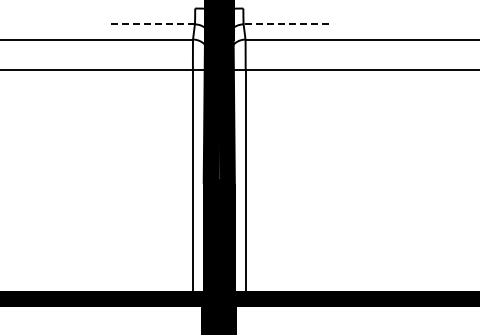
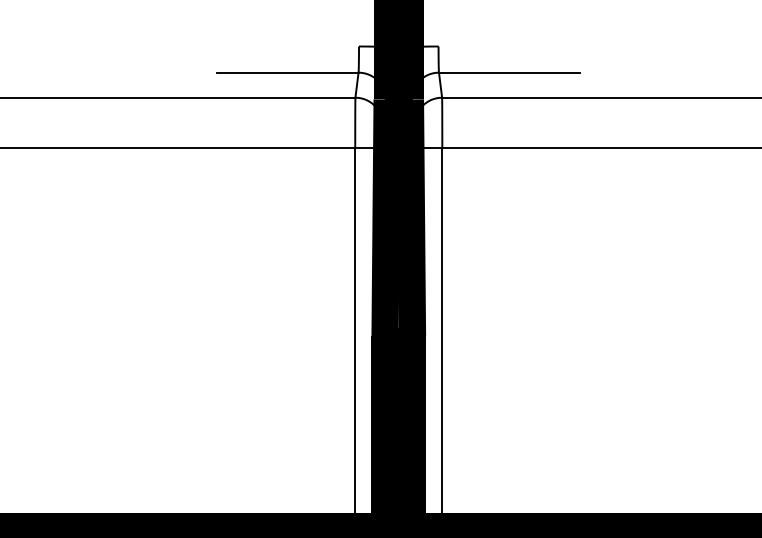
line: (152, 24) -> (288, 72), dashed -> solid
line: (286, 24) -> (509, 72), dashed -> solid

